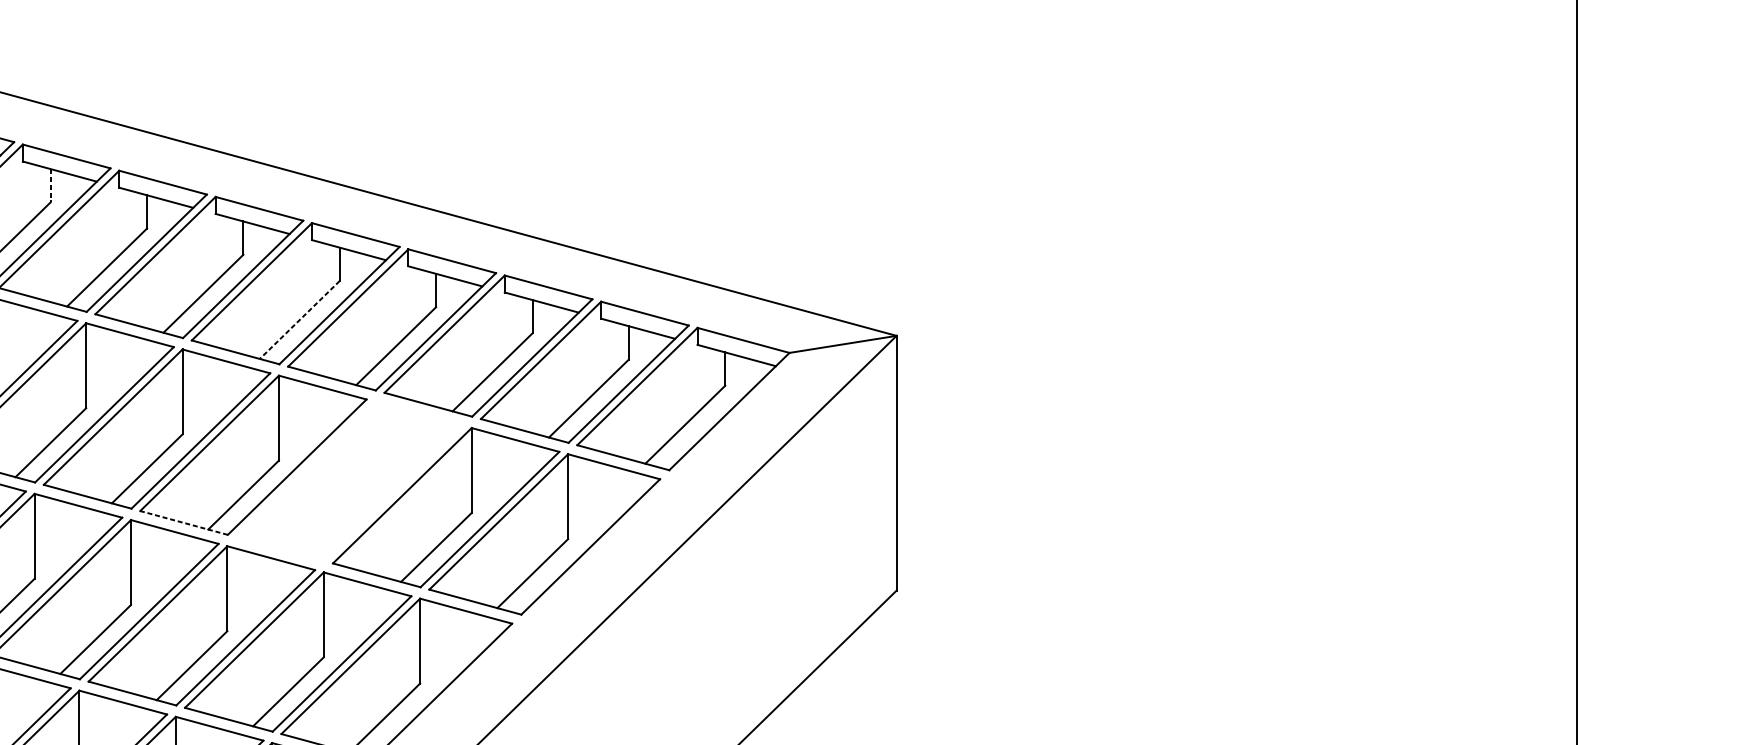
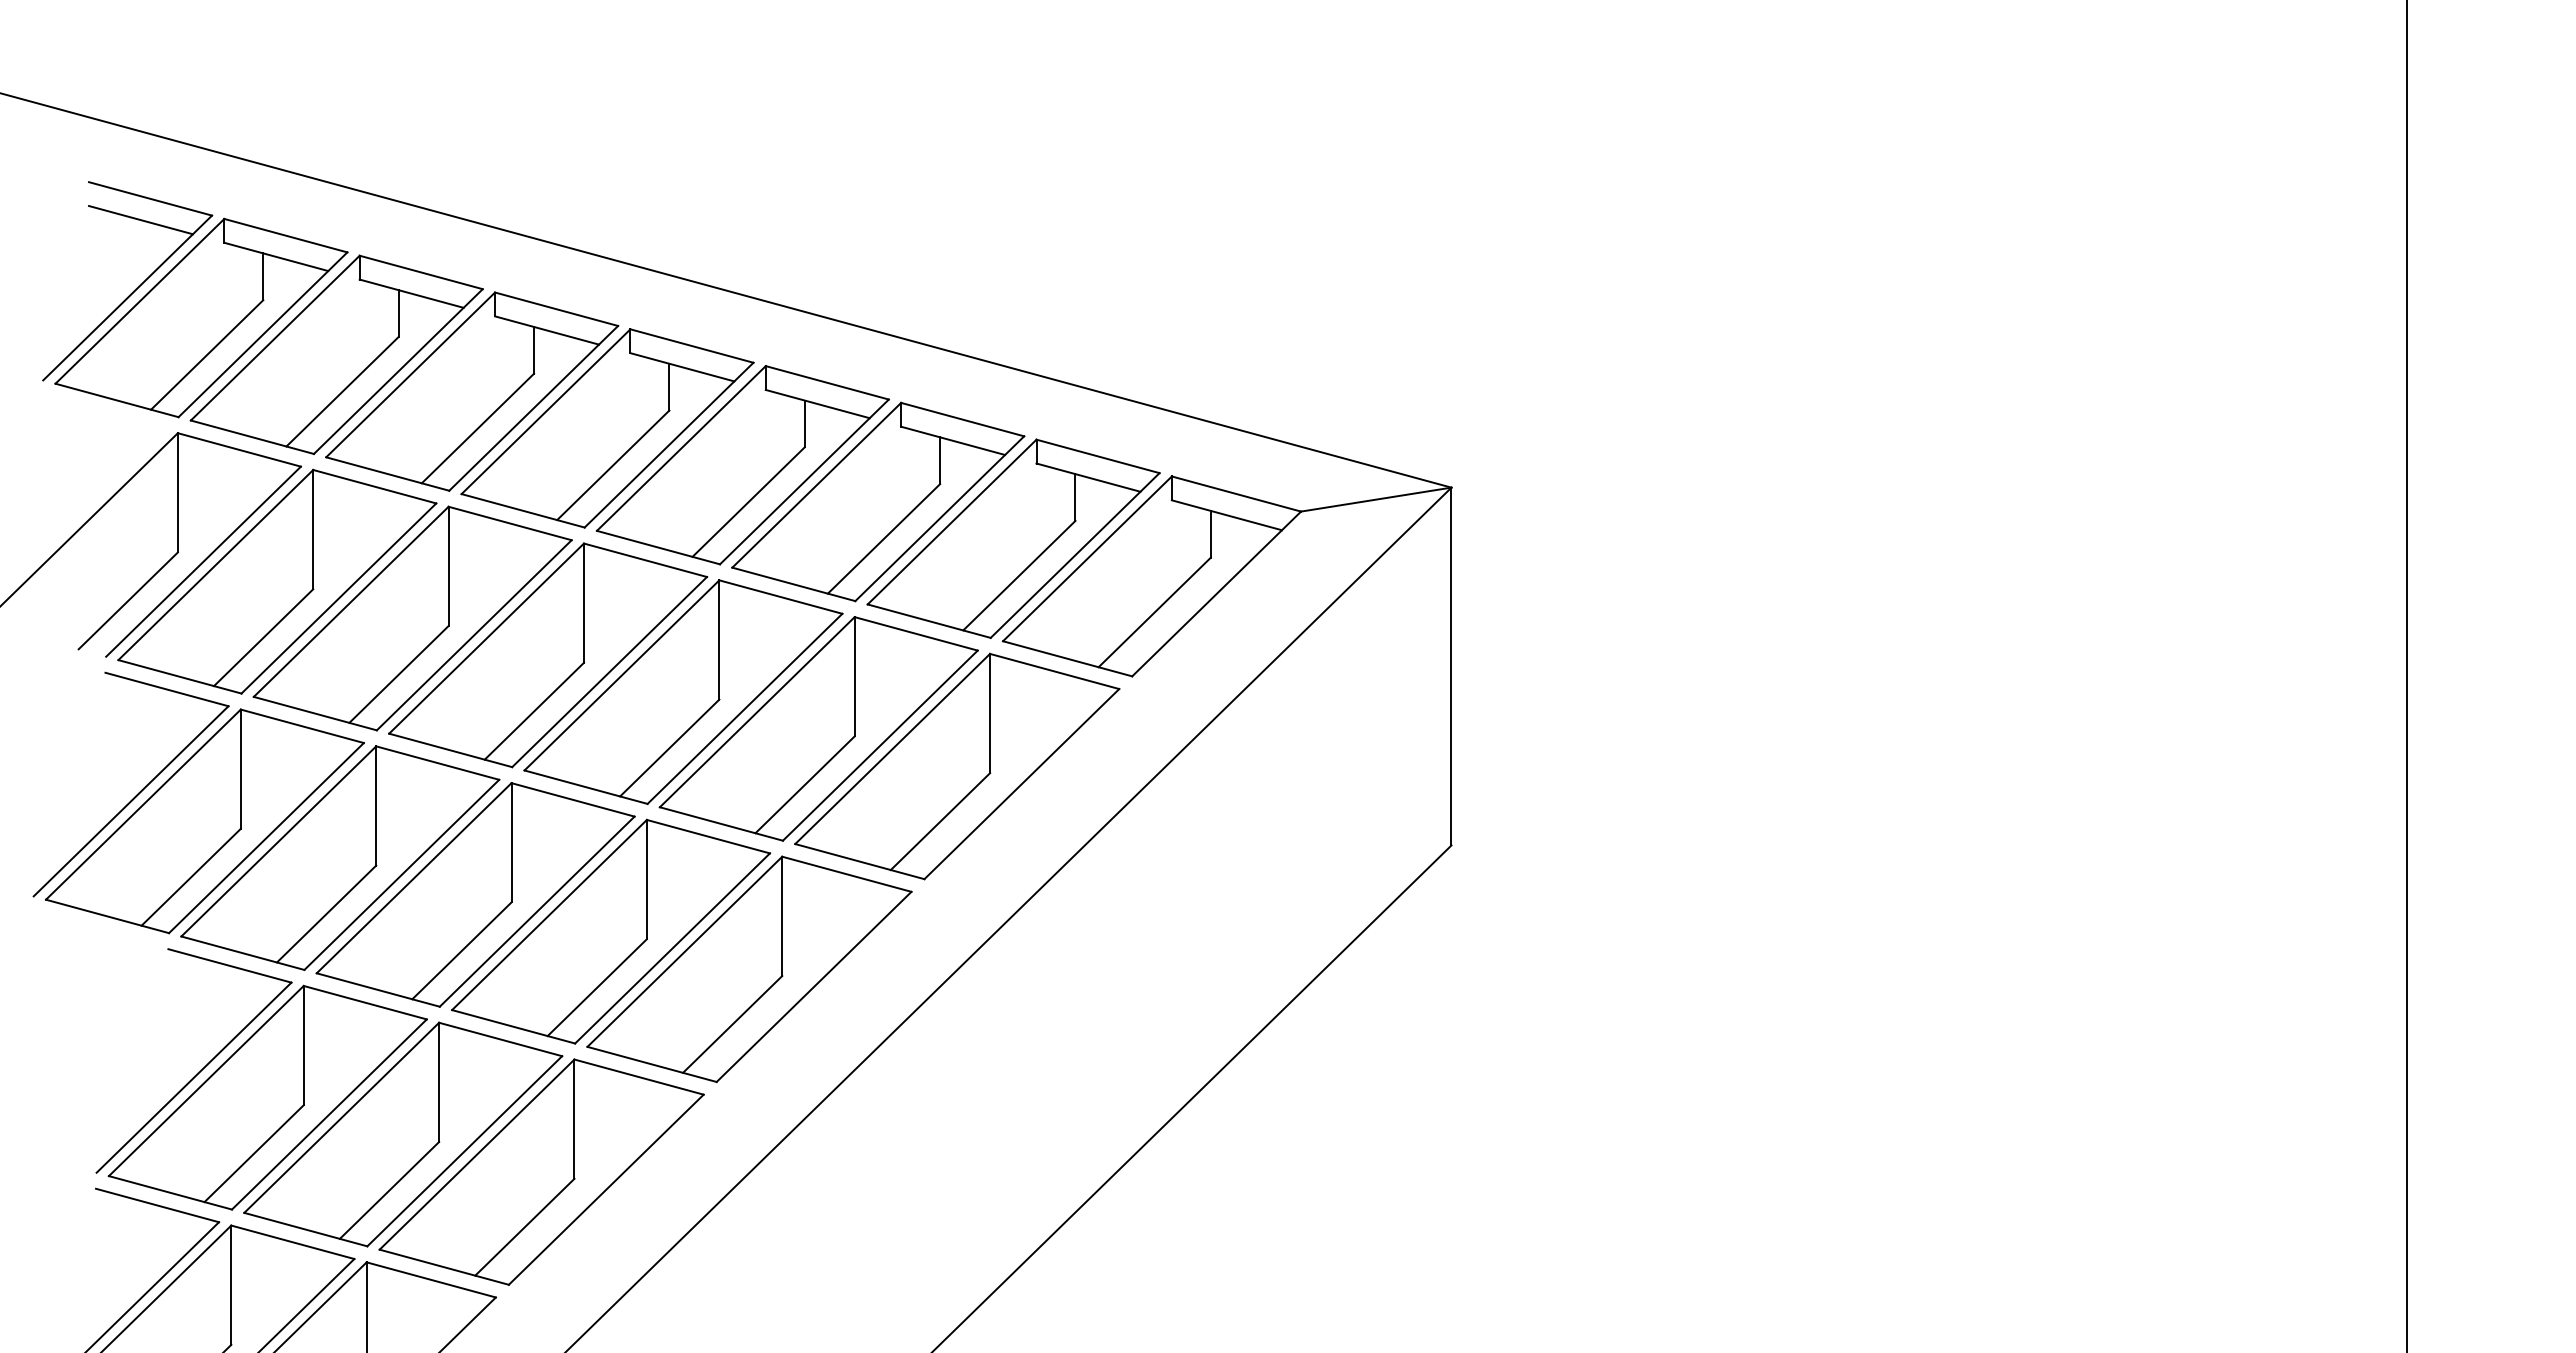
line: (50, 186) -> (263, 277), dashed -> solid
line: (299, 320) -> (612, 465), dashed -> solid
part: (349, 481) -> (683, 691), added
line: (183, 523) -> (450, 750), dashed -> solid

